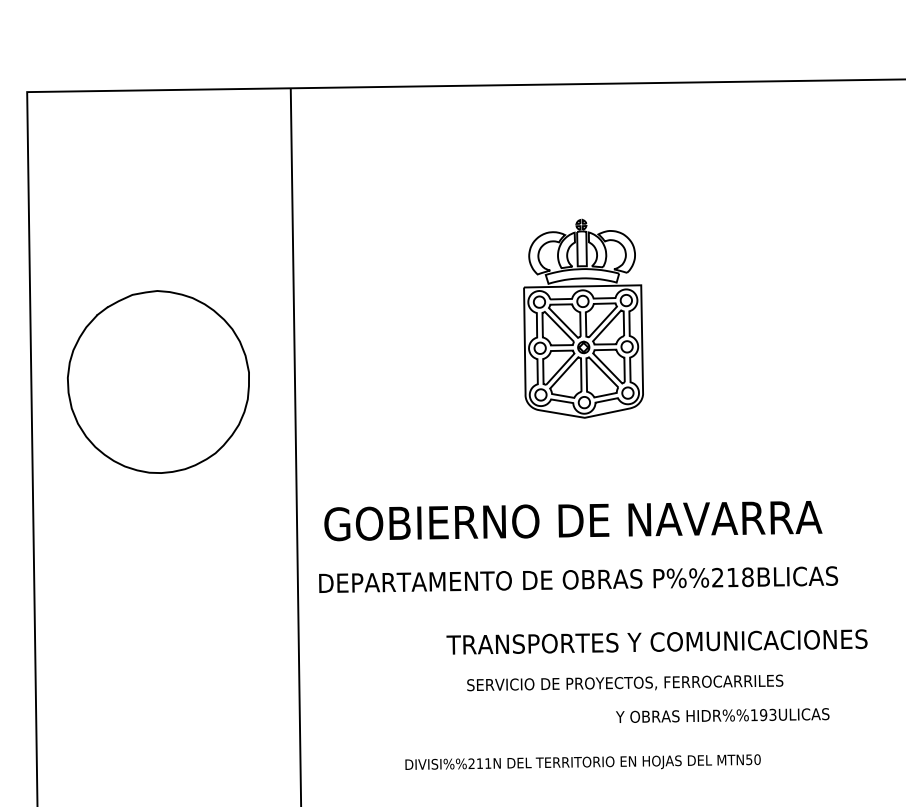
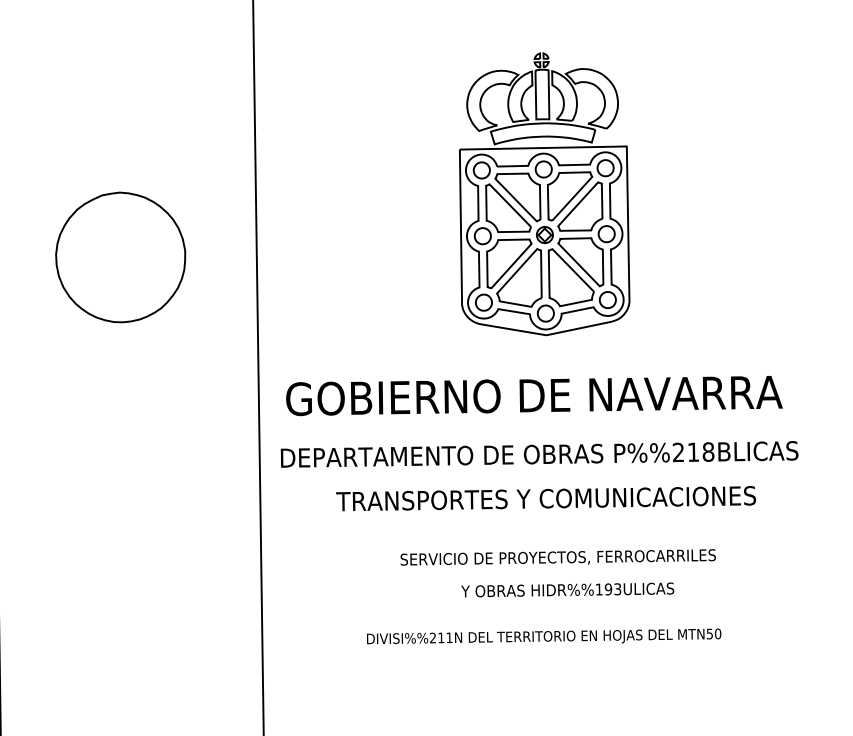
part: (583, 318) -> (544, 193), size x1.43
part: (158, 382) -> (120, 257), size x0.71
text: (656, 641) -> (545, 498), moved
text: (625, 682) -> (558, 556), moved
text: (722, 715) -> (567, 589), moved

